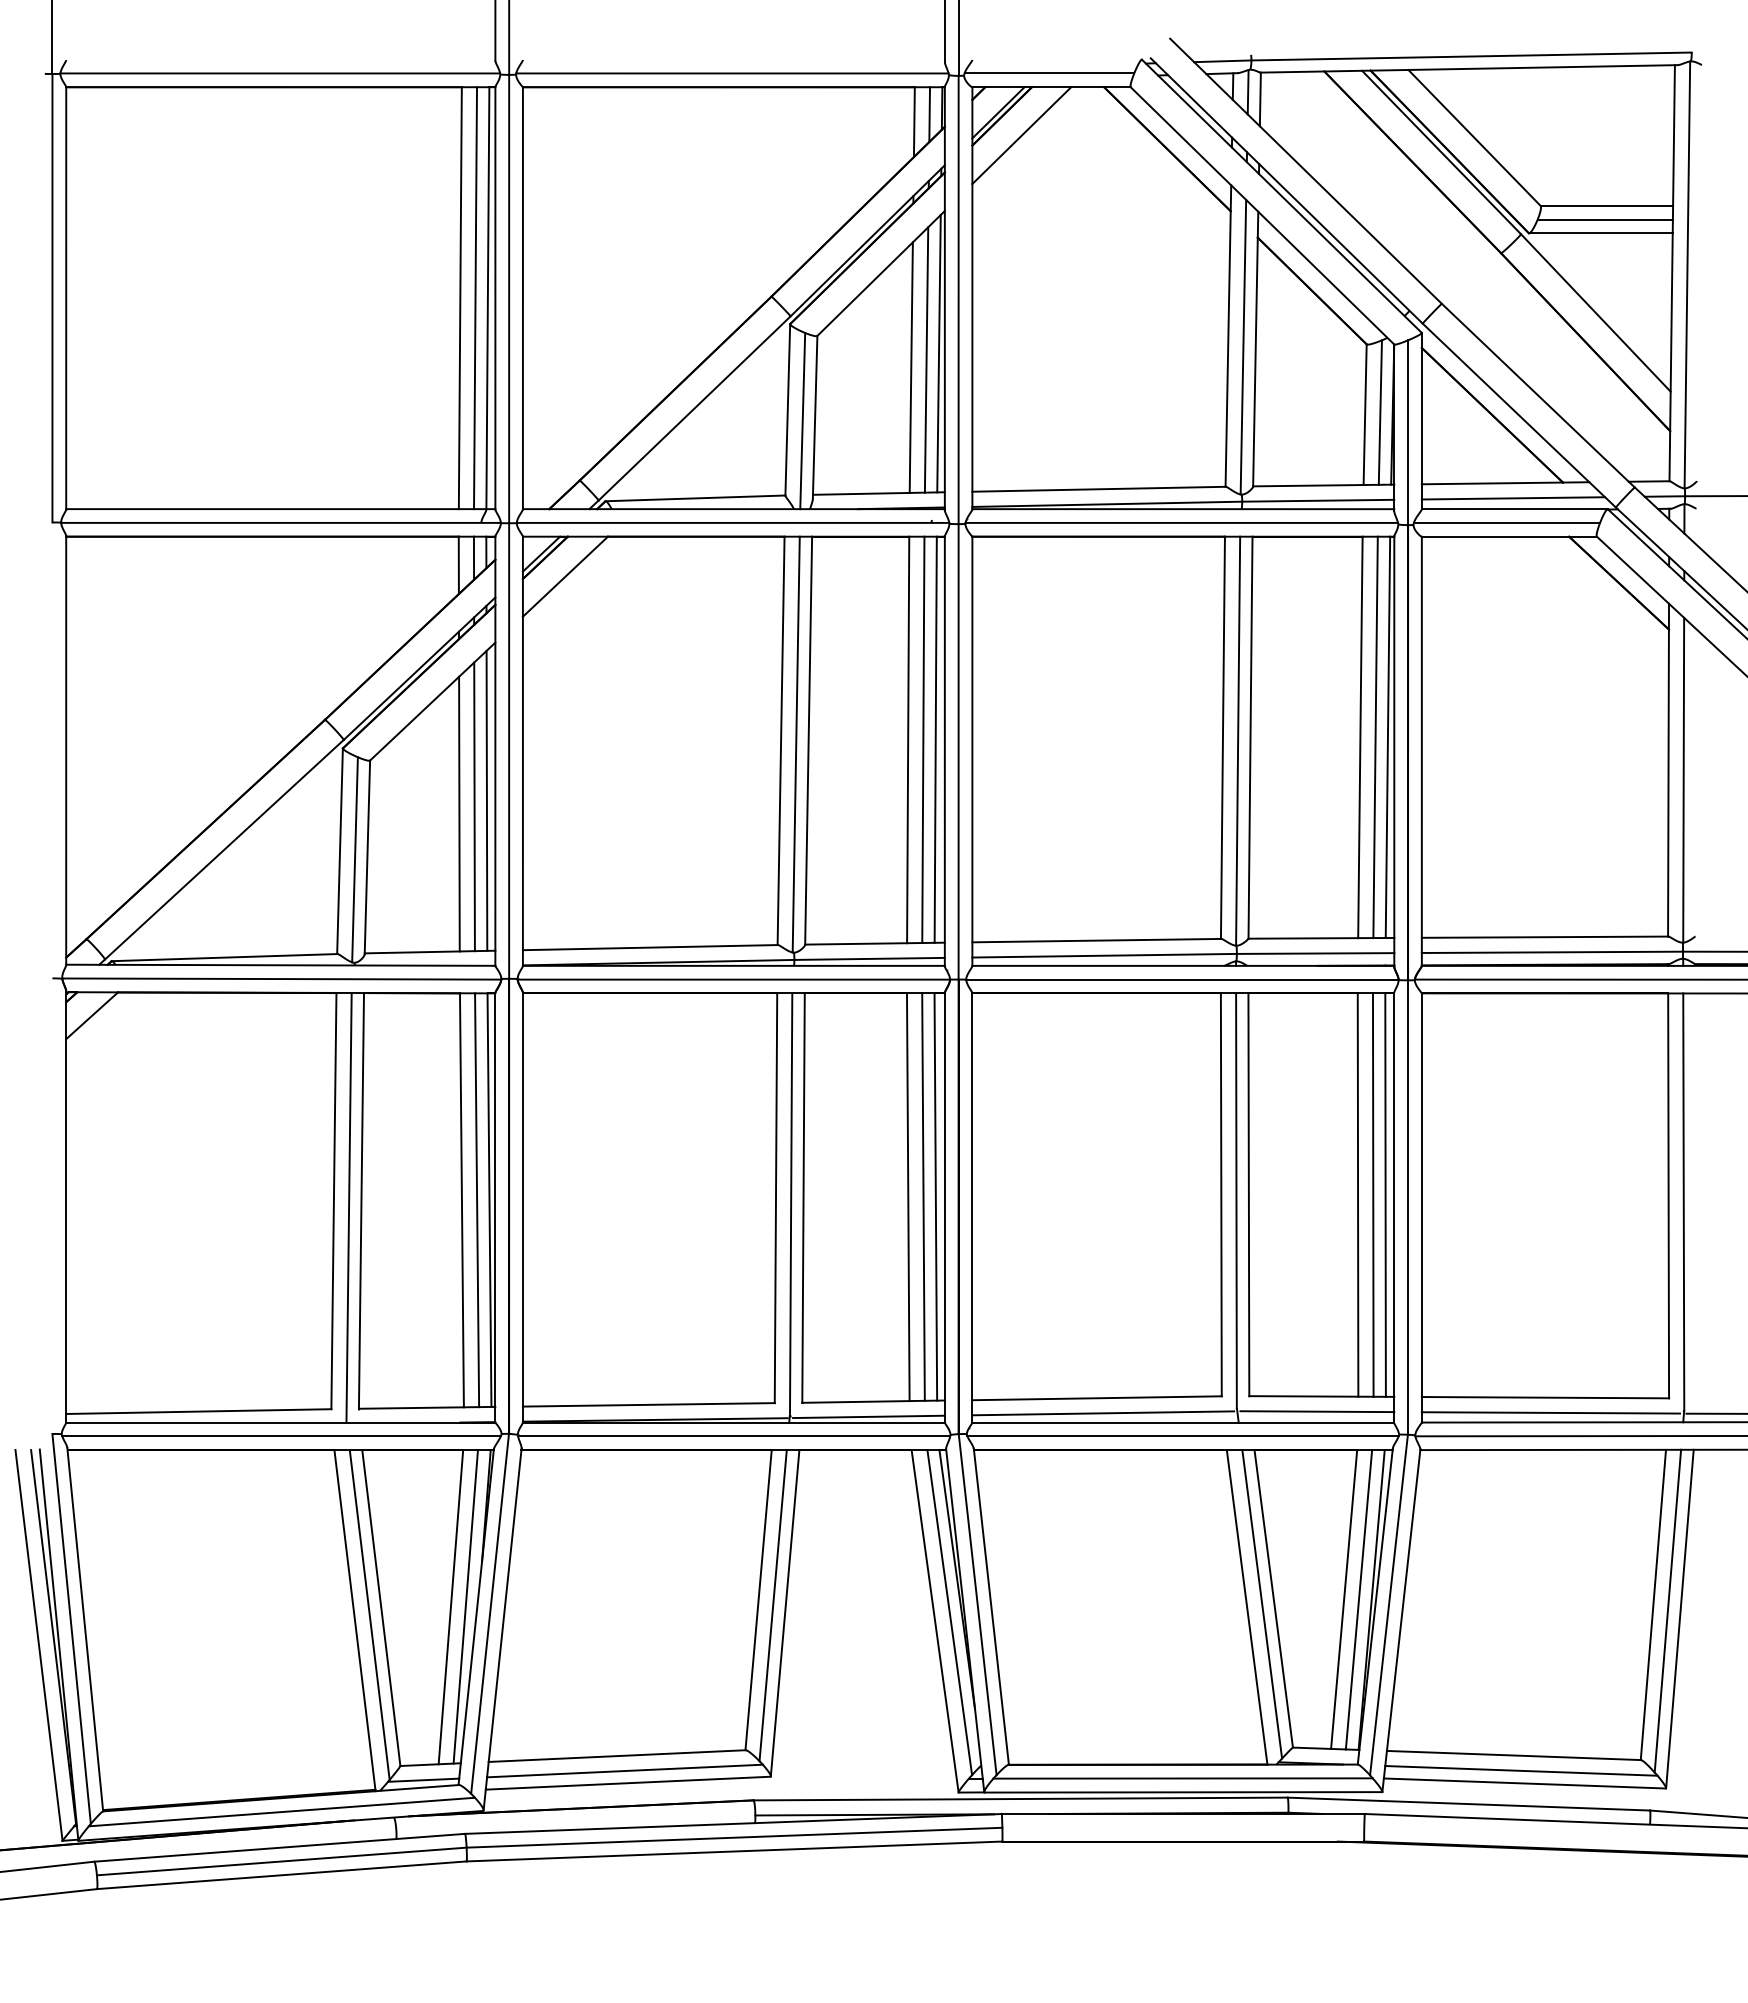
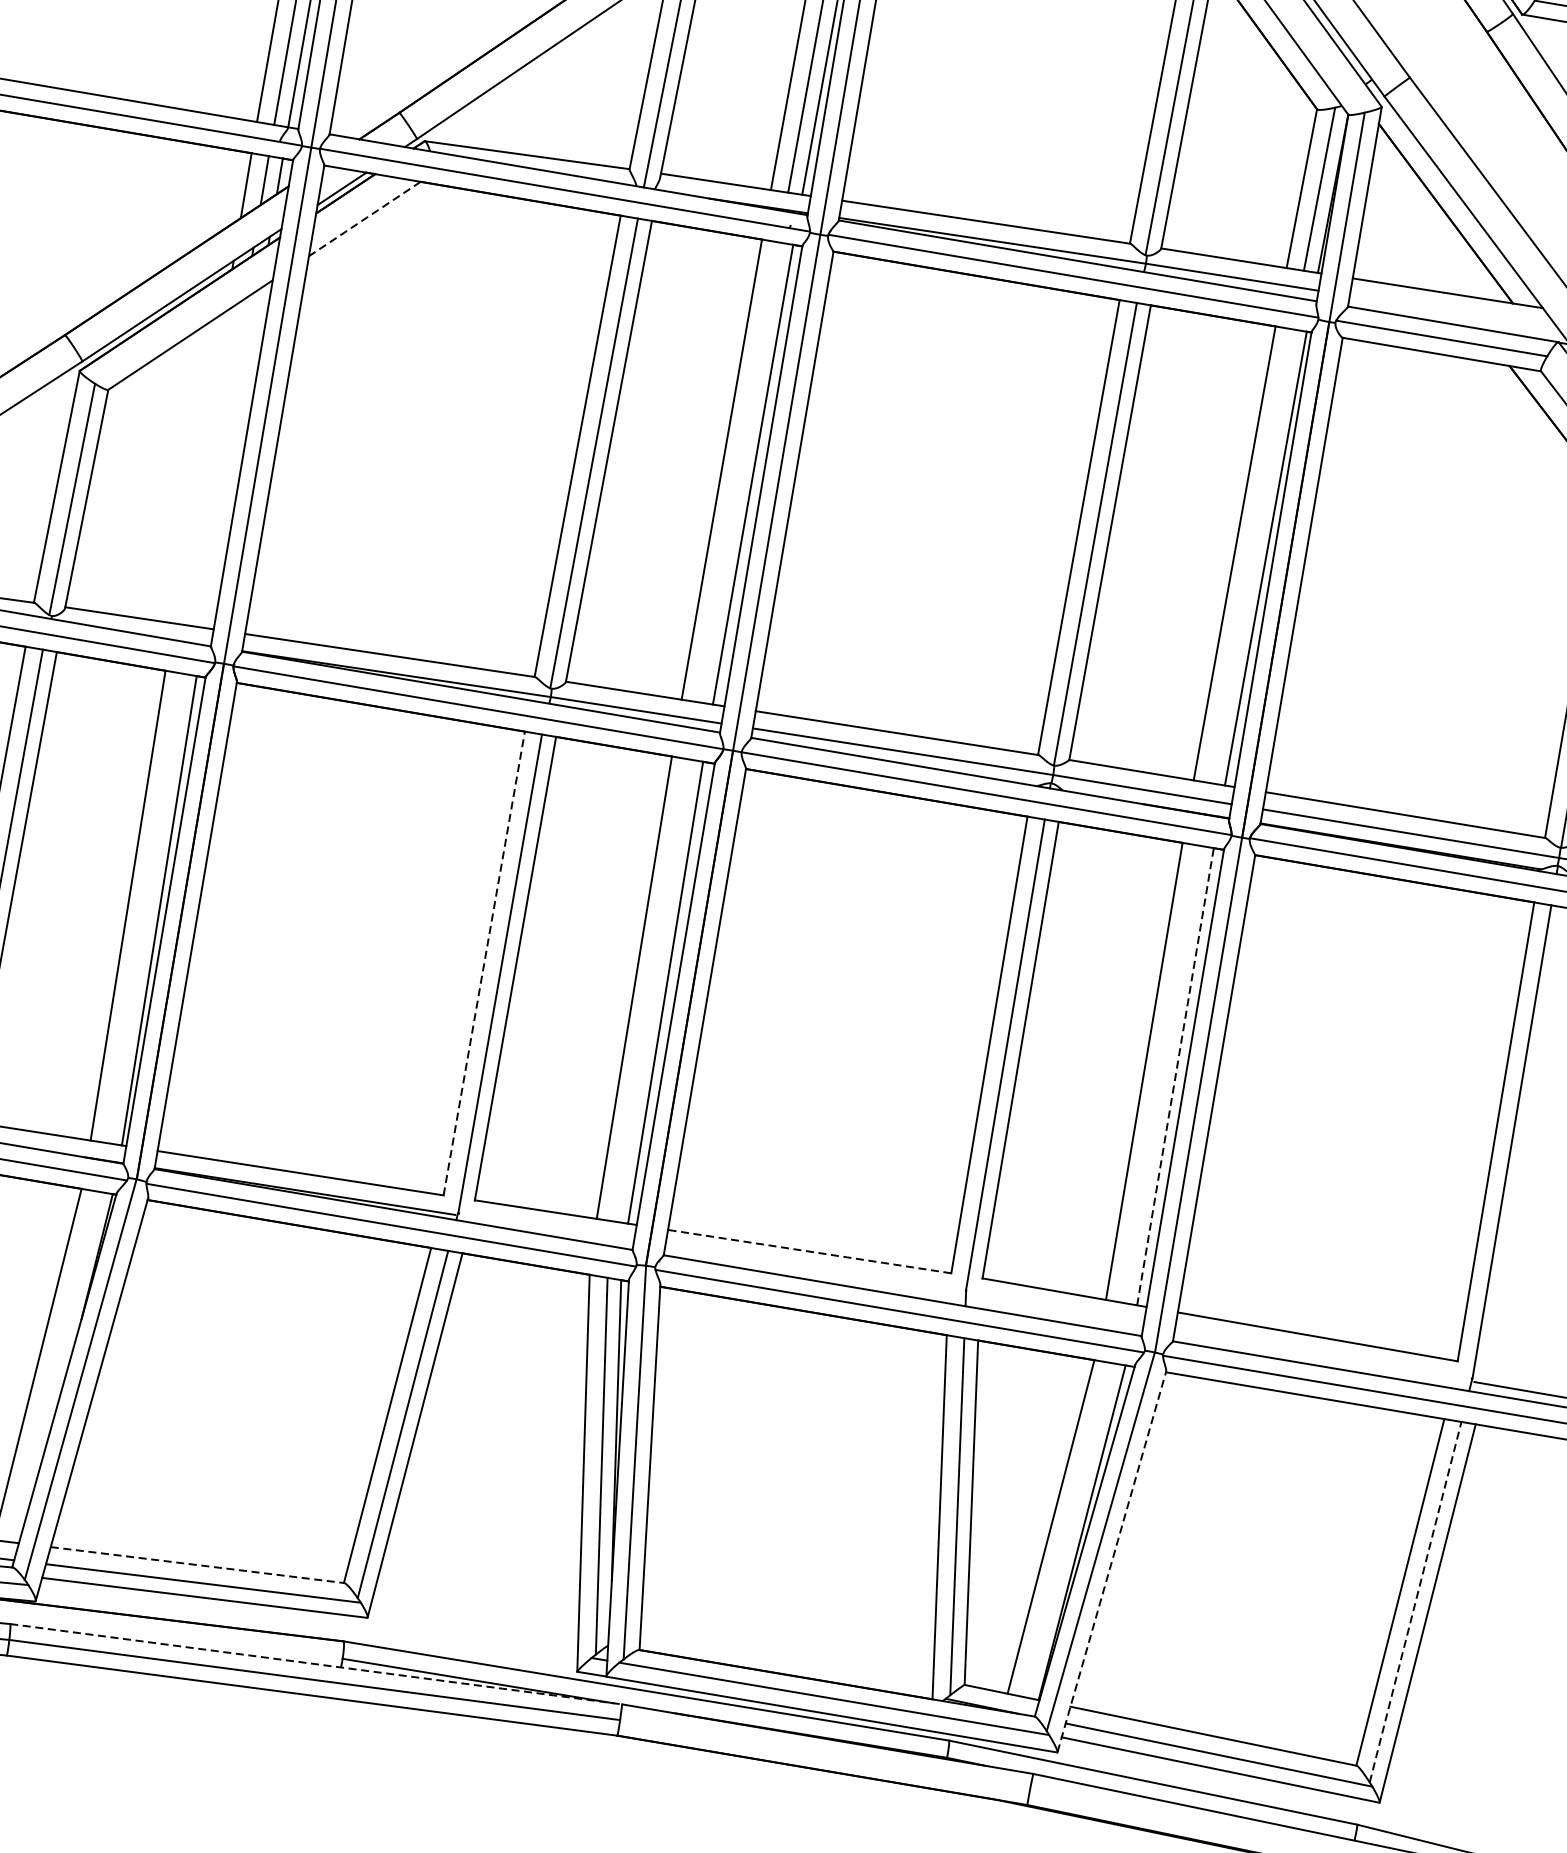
line: (1513, 498) -> (1453, 312), removed
line: (565, 577) -> (364, 219), solid -> dashed
line: (1375, 737) -> (1251, 556), removed
line: (923, 739) -> (739, 472), removed
line: (486, 800) -> (232, 457), removed
line: (474, 806) -> (217, 461), removed
line: (459, 813) -> (199, 466), removed
line: (1372, 1194) -> (1160, 1073), removed
line: (1385, 1195) -> (1175, 1077), solid -> dashed
line: (923, 1196) -> (651, 989), removed
line: (775, 1198) -> (483, 963), solid -> dashed
line: (477, 1200) -> (145, 908), removed
line: (1097, 1398) -> (810, 1251), solid -> dashed
line: (1317, 1411) -> (1056, 1308), removed
line: (1550, 1412) -> (1320, 1354), removed
line: (1103, 1413) -> (814, 1270), removed
line: (868, 1416) -> (547, 1228), removed
line: (1358, 1599) -> (1067, 1529), removed
line: (465, 1606) -> (54, 1366), removed
line: (1667, 1611) -> (1415, 1602), solid -> dashed
line: (1401, 1620) -> (1112, 1561), solid -> dashed
line: (617, 1756) -> (197, 1565), solid -> dashed
line: (733, 1823) -> (316, 1663), solid -> dashed

